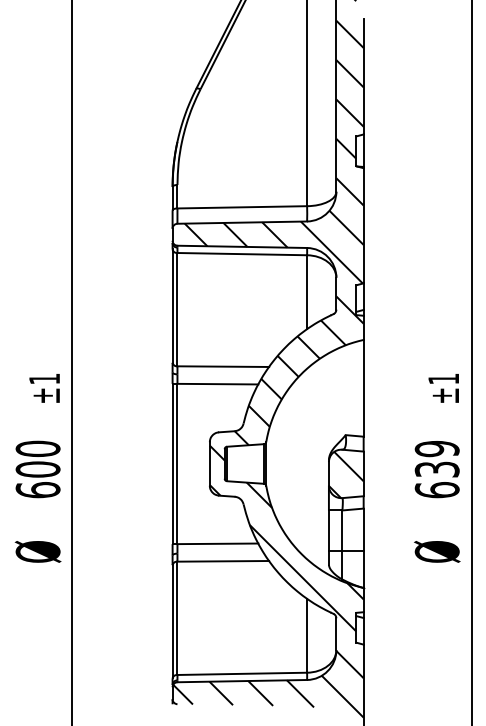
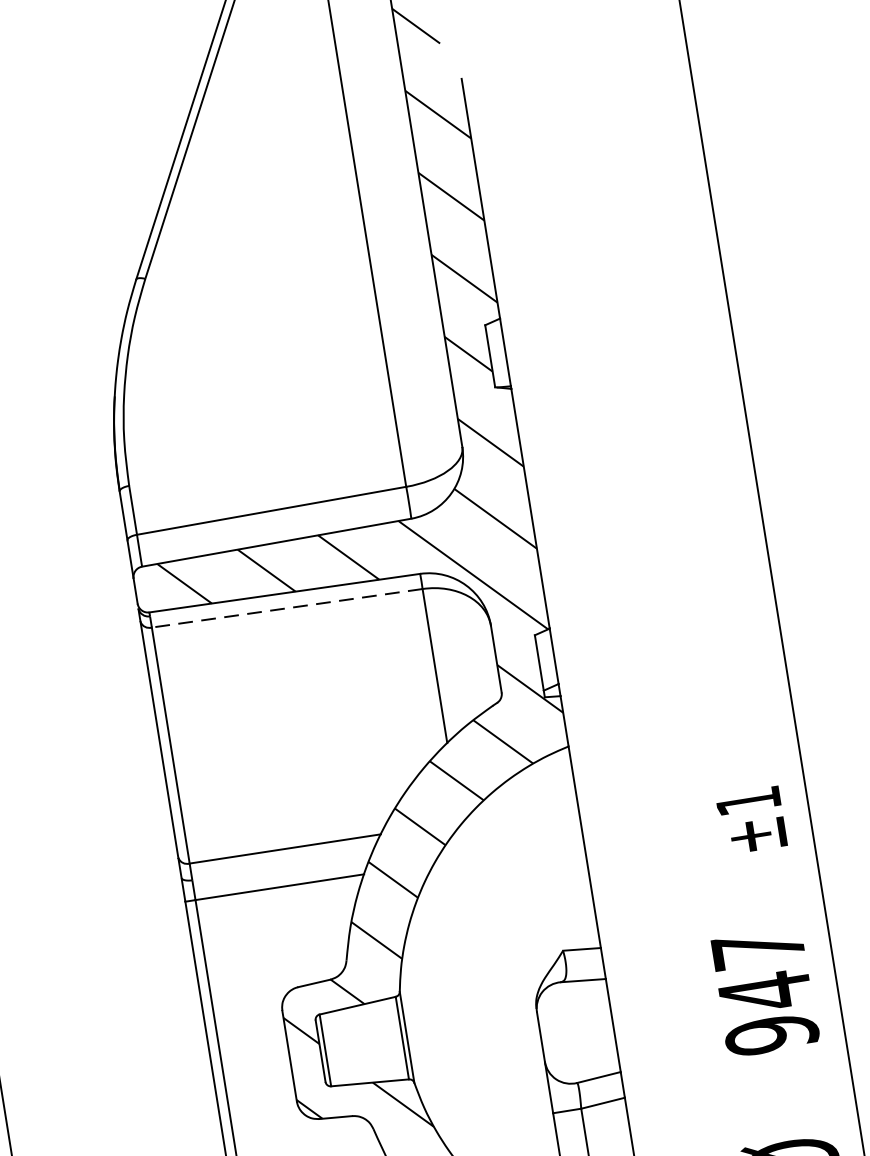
line: (242, 254) -> (287, 608), solid -> dashed
text: (436, 469) -> (763, 992), 639 -> 947
hatch: (345, 474) -> (575, 1032), removed

